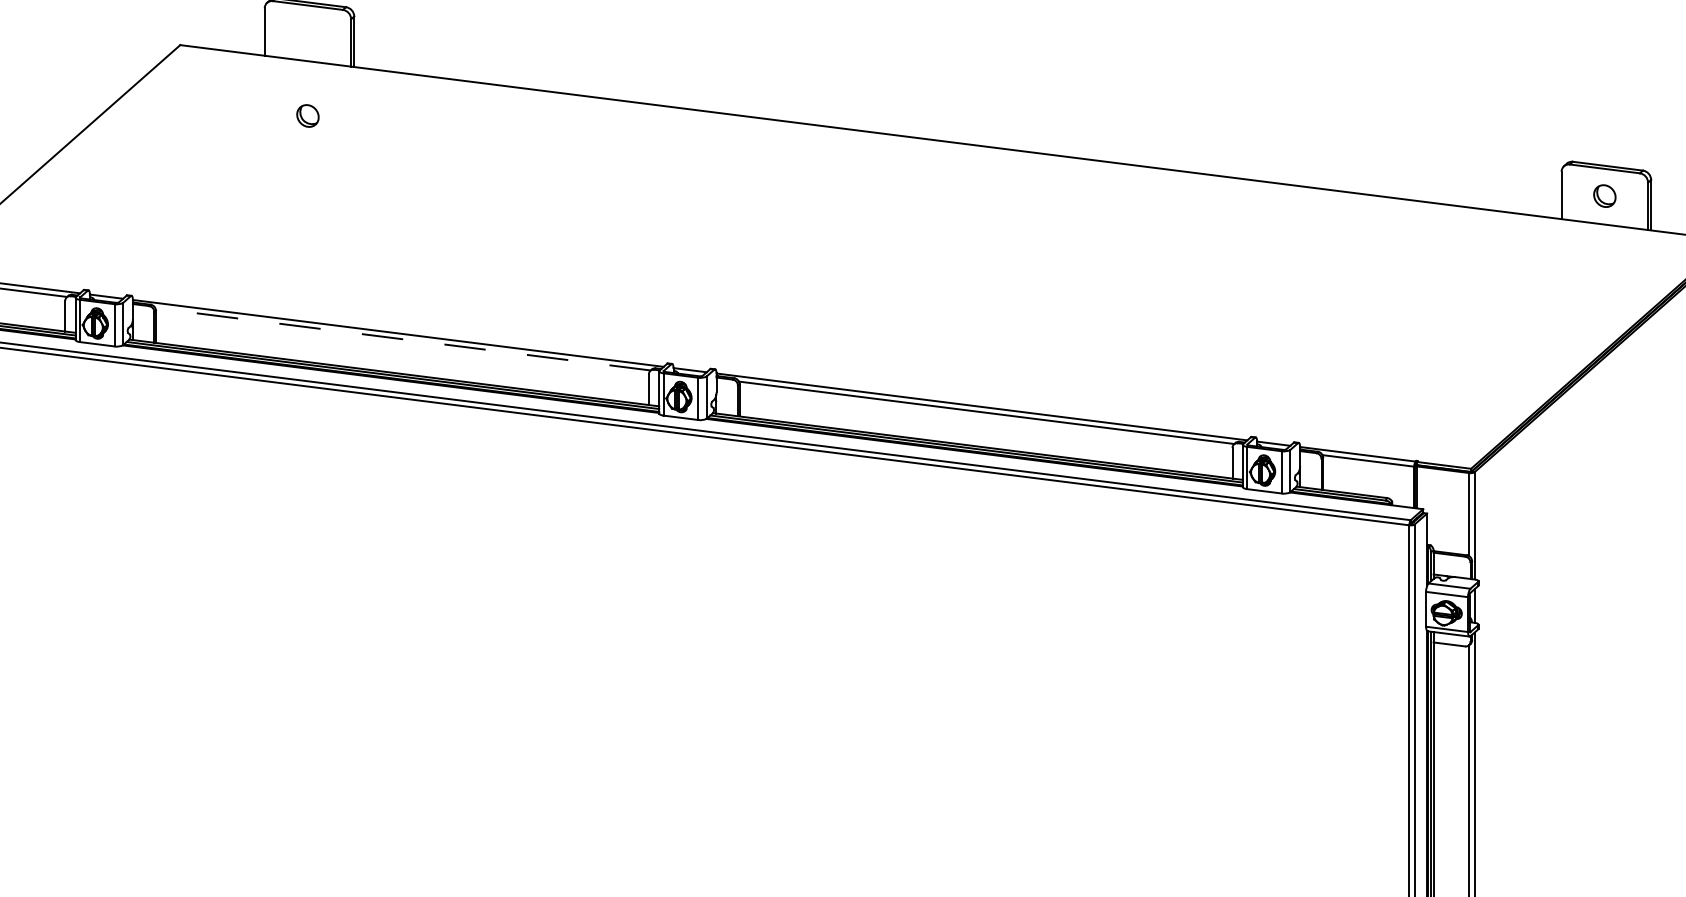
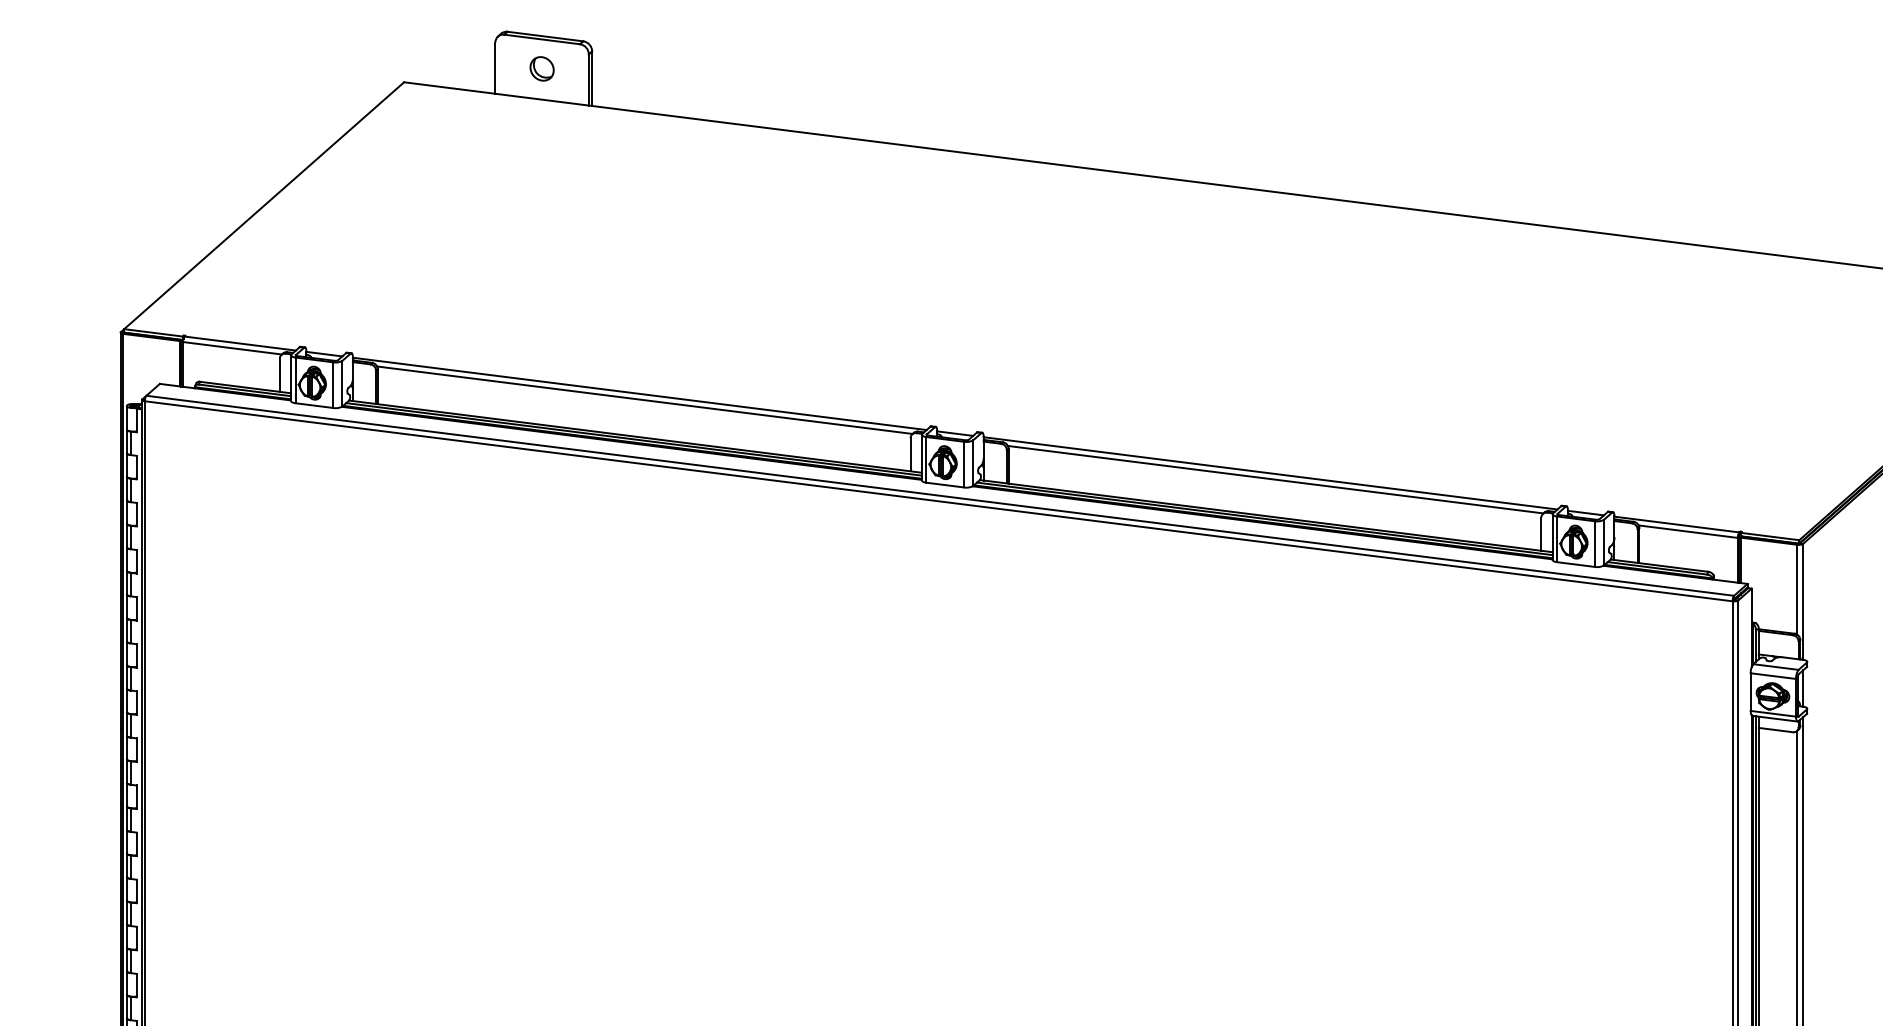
part: (307, 115) -> (541, 68), moved
line: (402, 339) -> (644, 400), dashed -> solid

